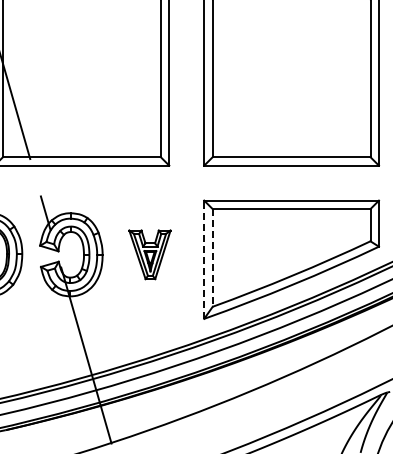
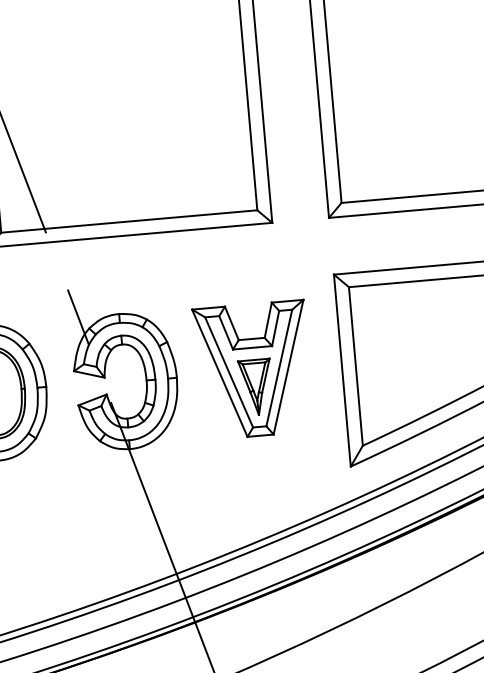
part: (149, 254) -> (252, 369), size x1.67
line: (212, 257) -> (355, 365), dashed -> solid
line: (204, 259) -> (342, 370), dashed -> solid

